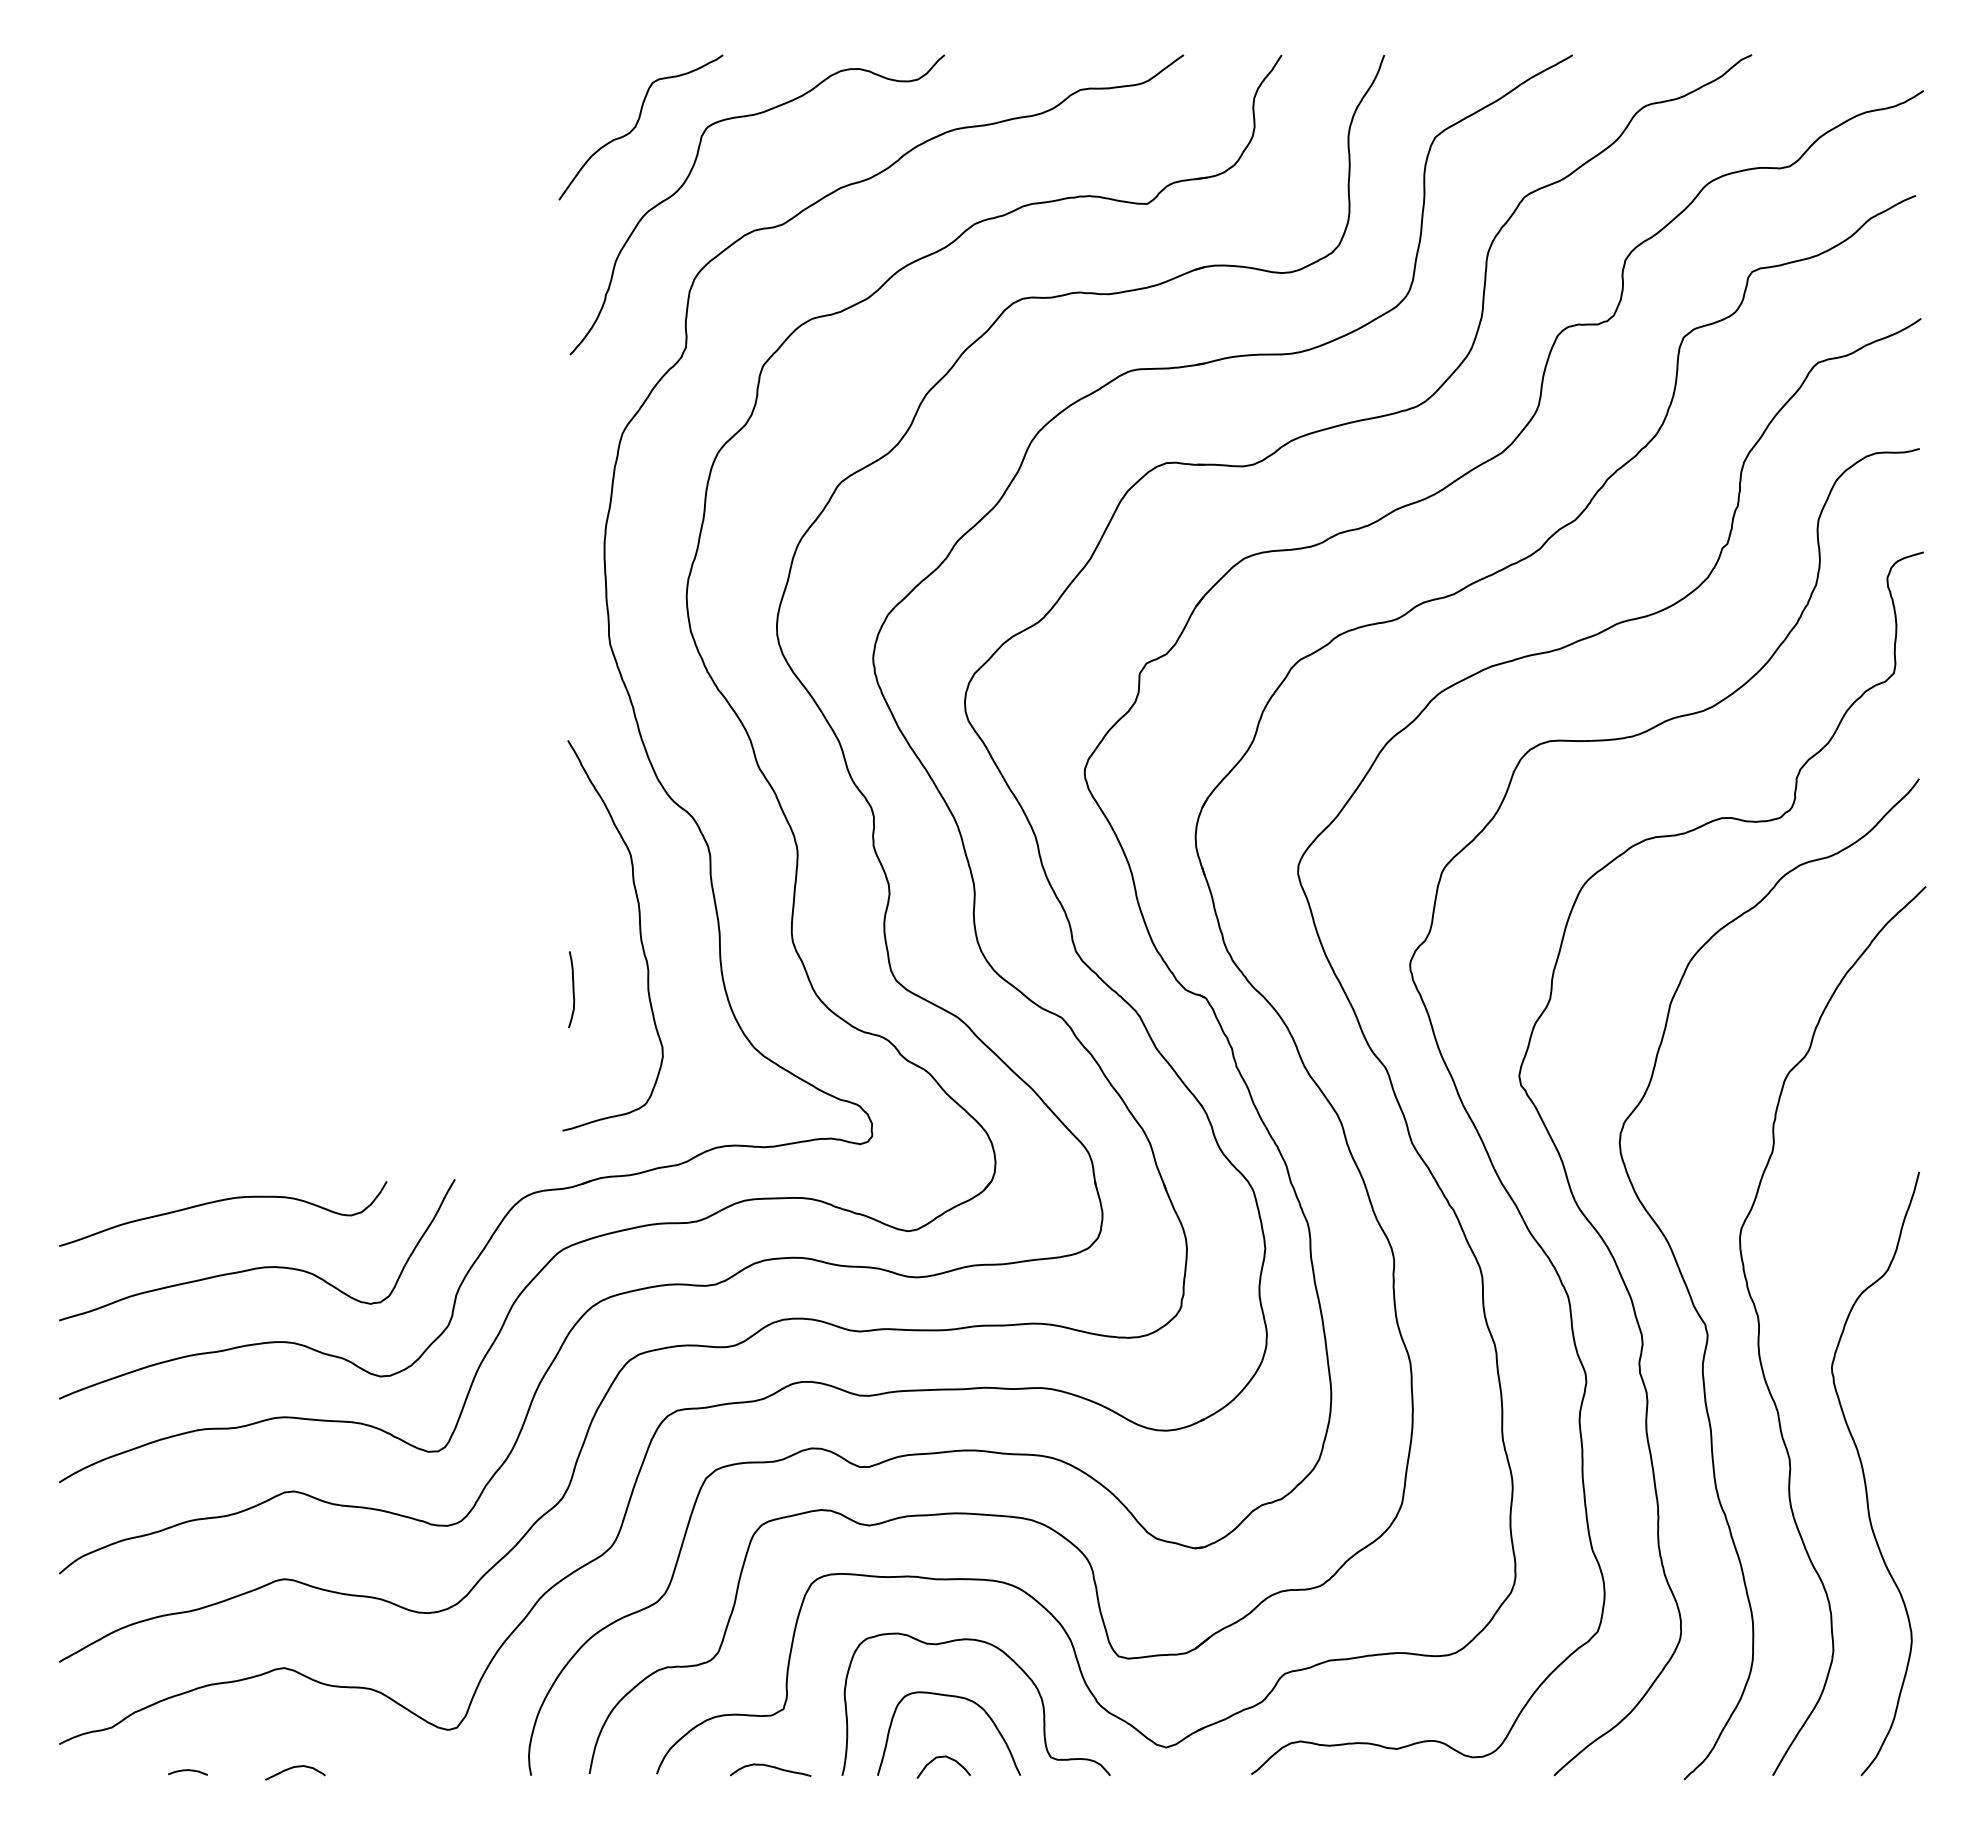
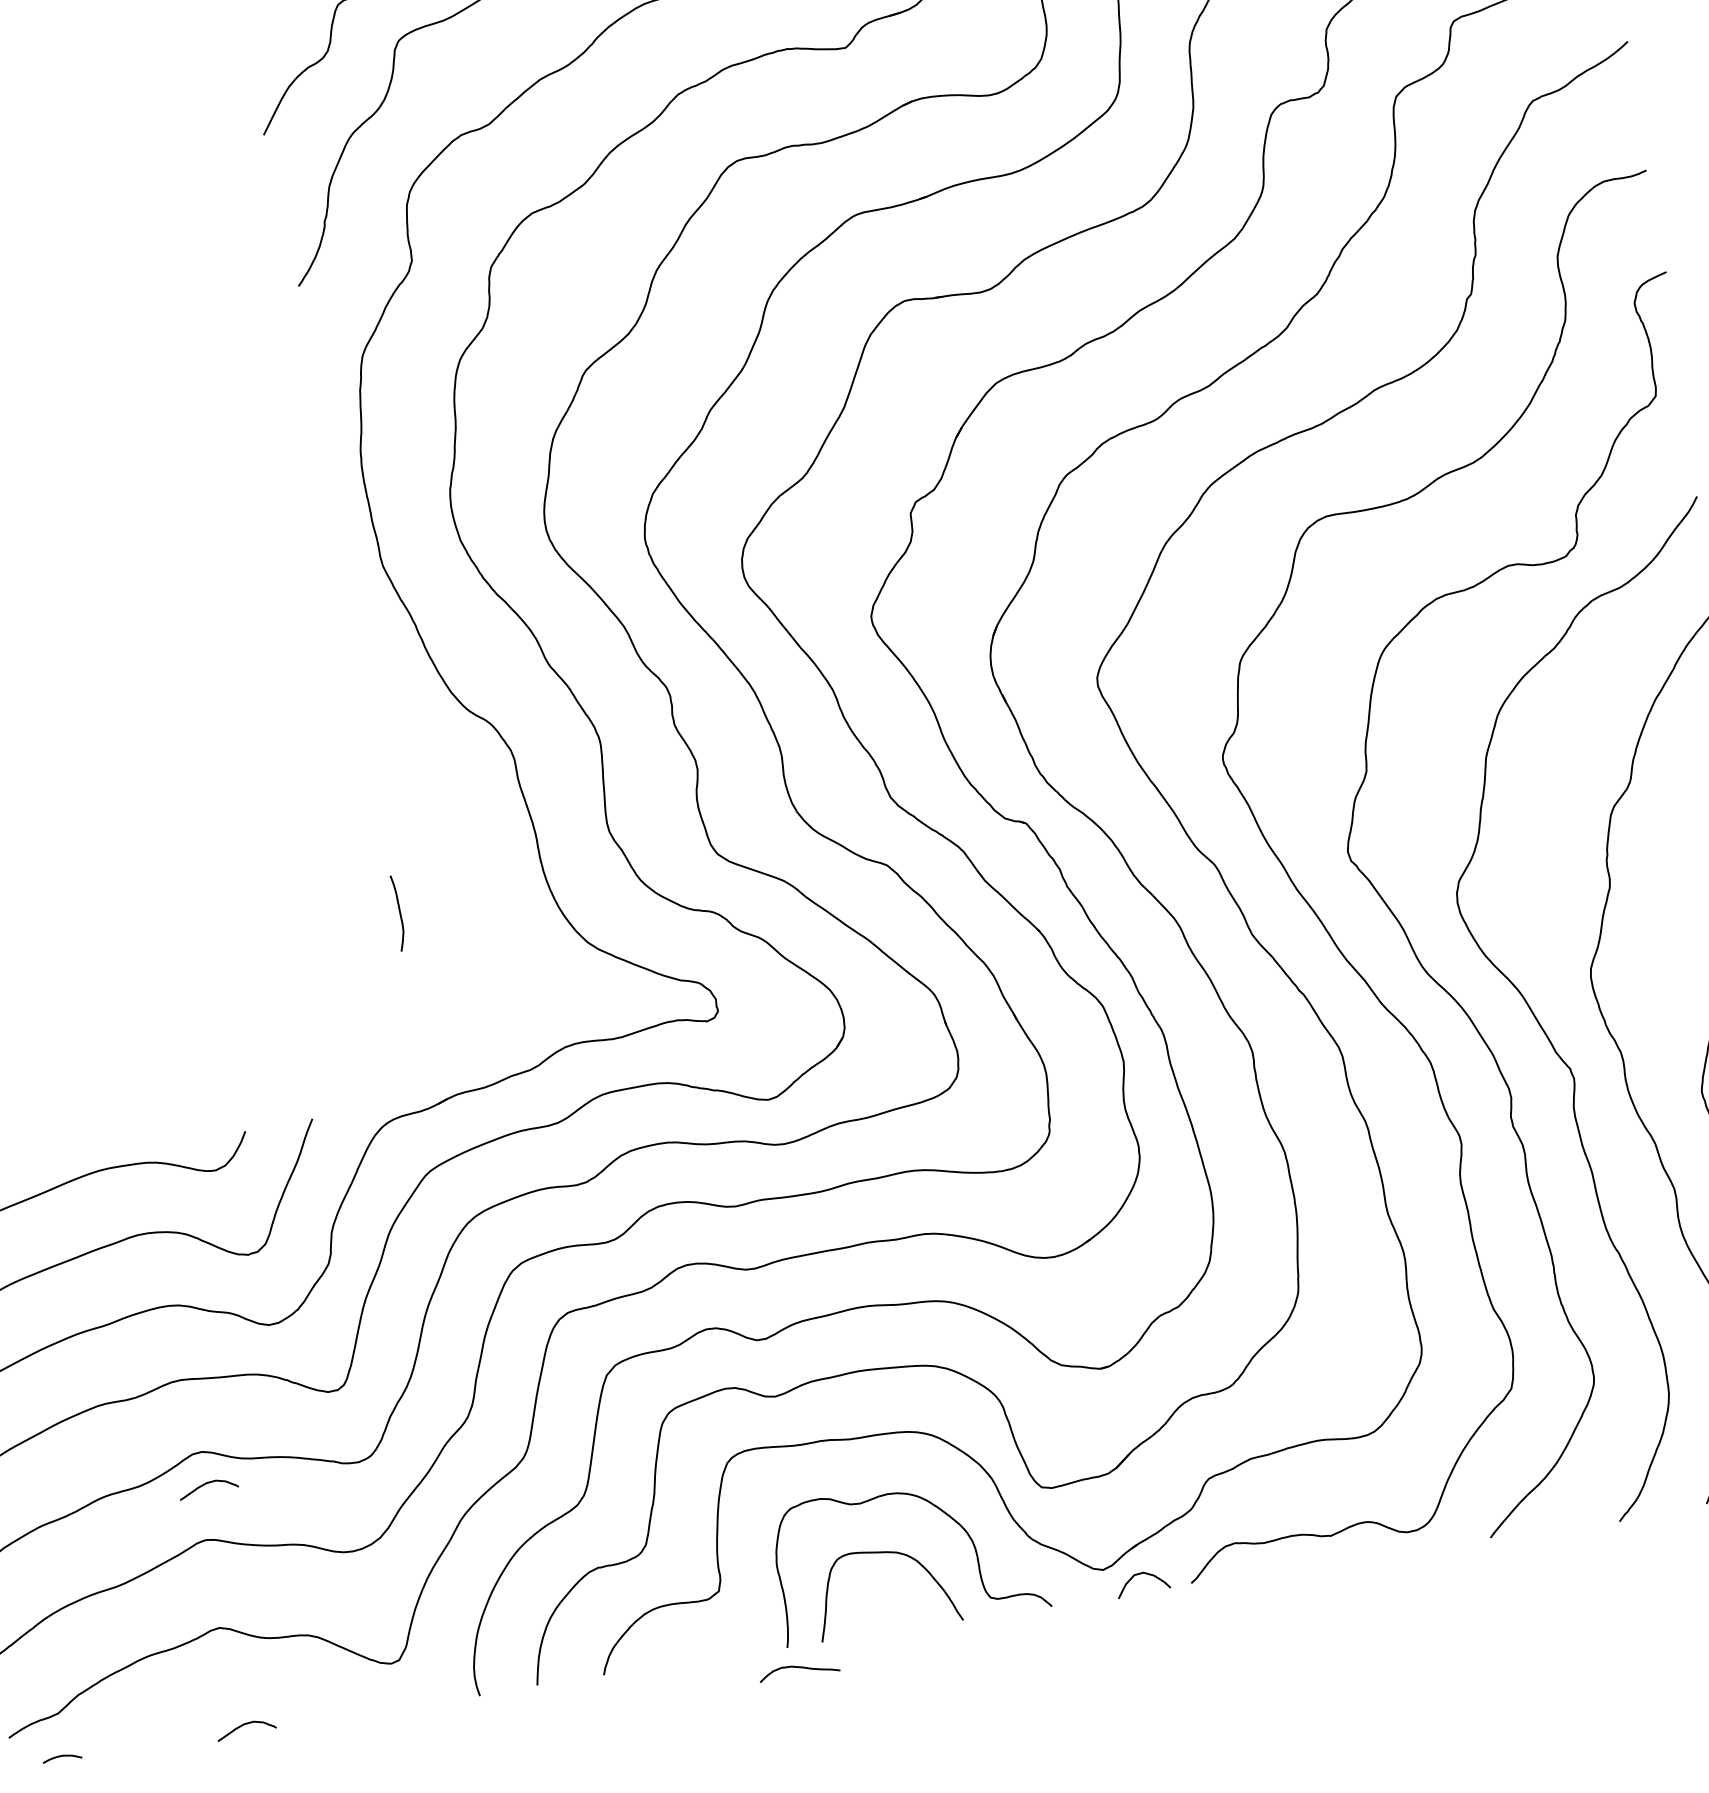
curve: (639, 934) -> (456, 848), removed
curve: (293, 1524) -> (206, 1484), added
curve: (947, 1758) -> (1145, 1574), moved
curve: (770, 1767) -> (798, 1668), moved
curve: (186, 1771) -> (60, 1757), moved

